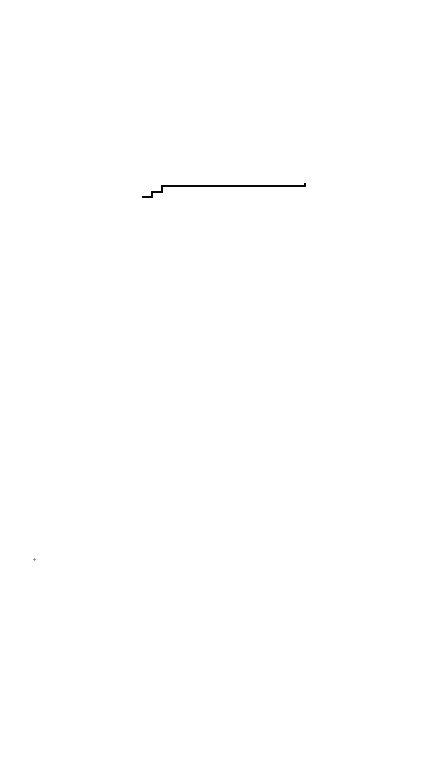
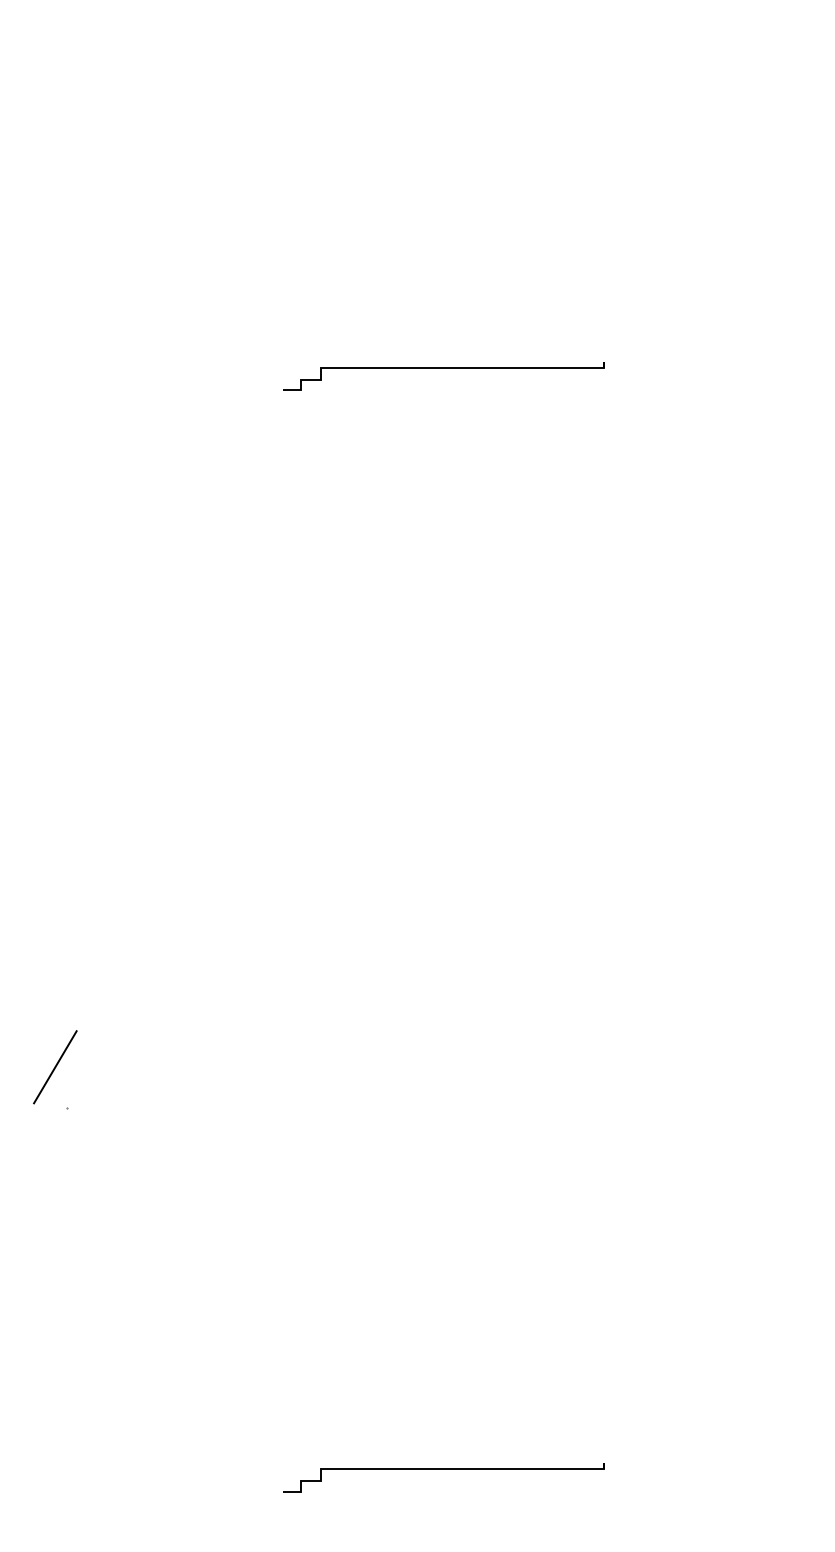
line: (27, 538) -> (54, 1067), added
curve: (223, 741) -> (443, 1469), added

